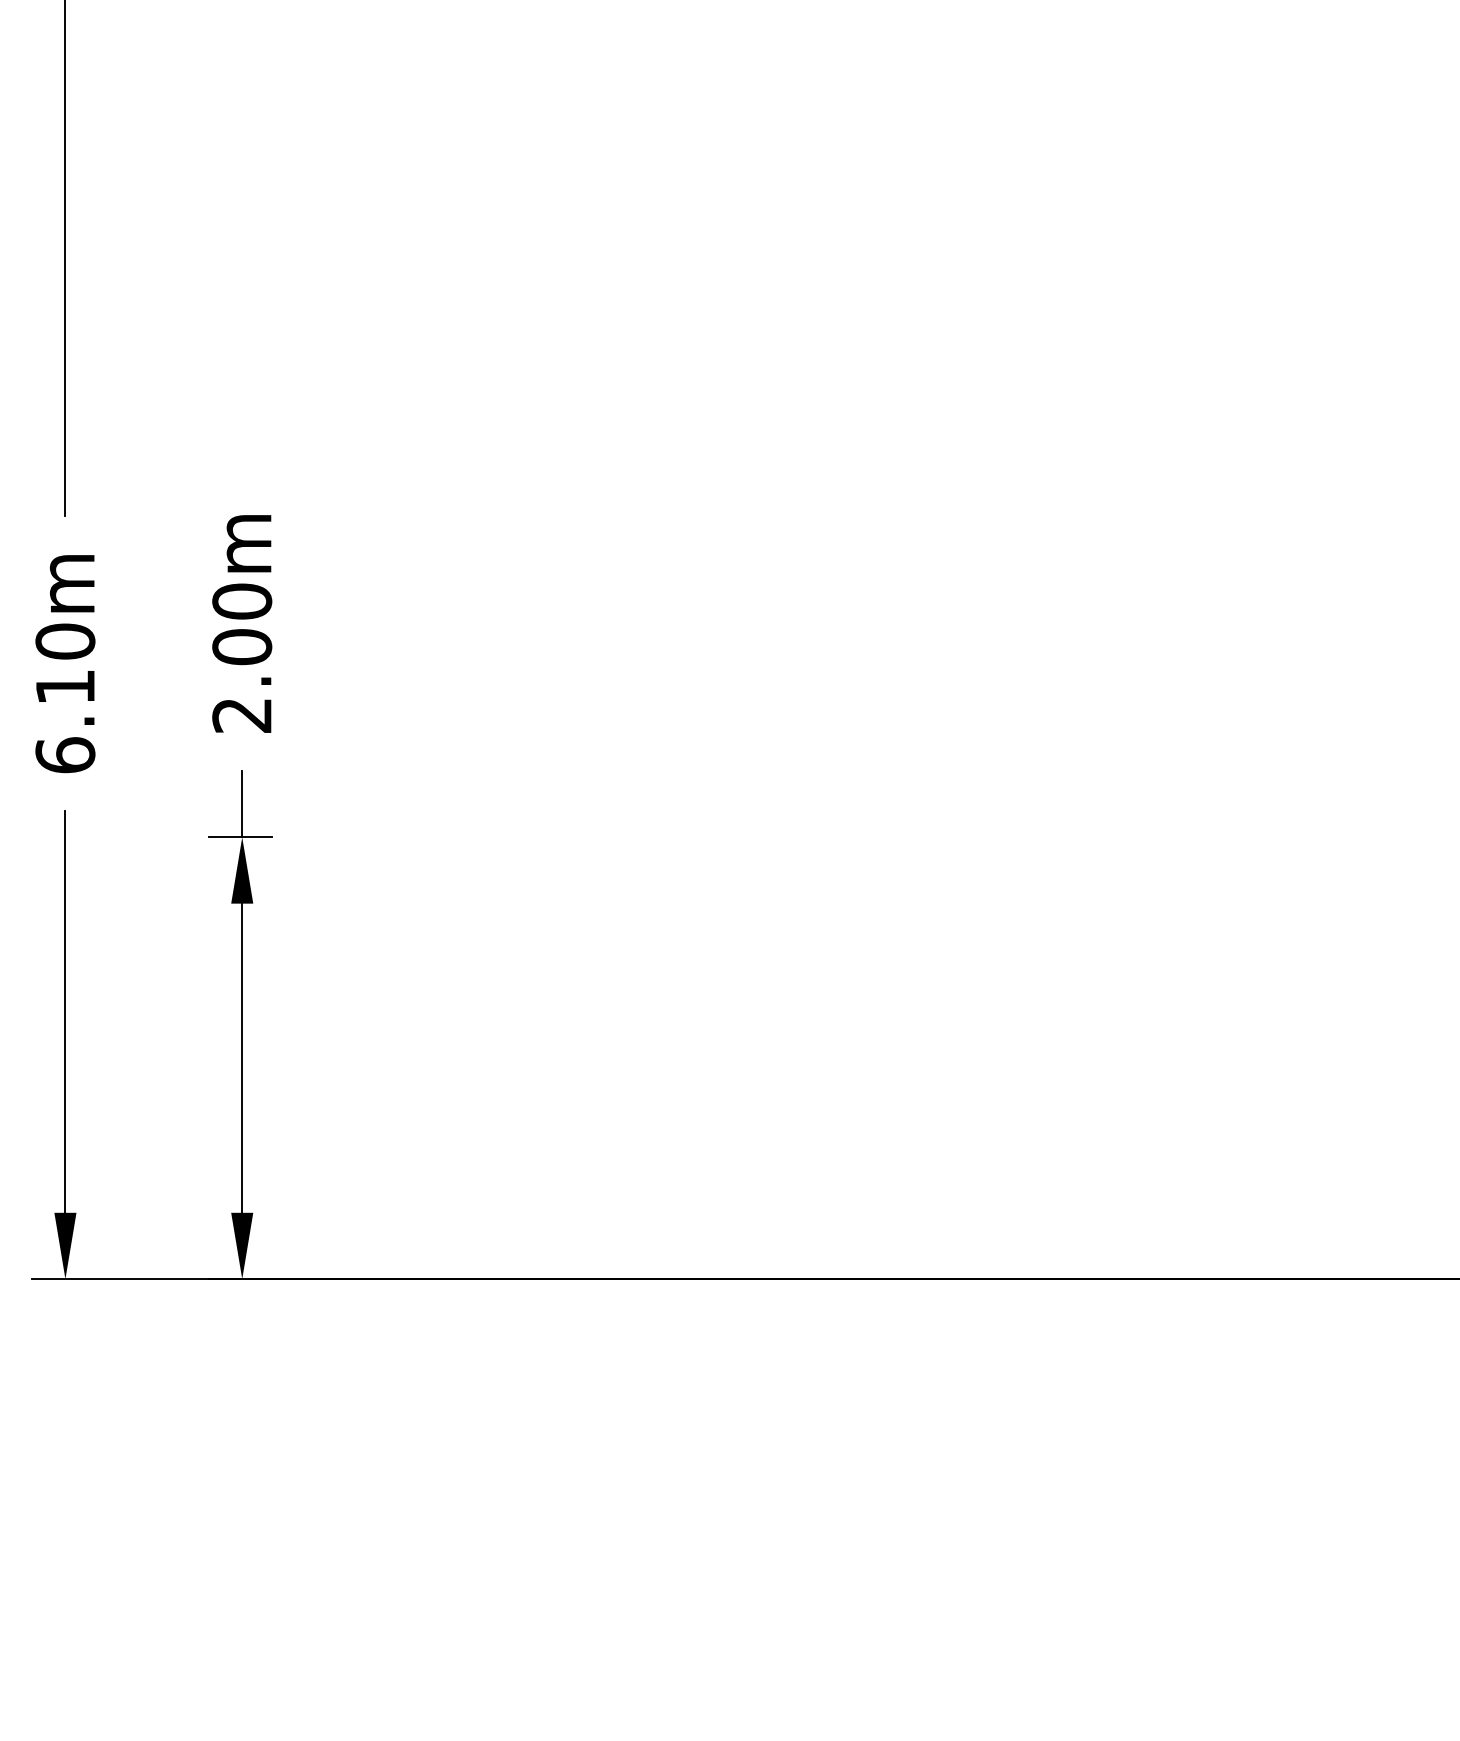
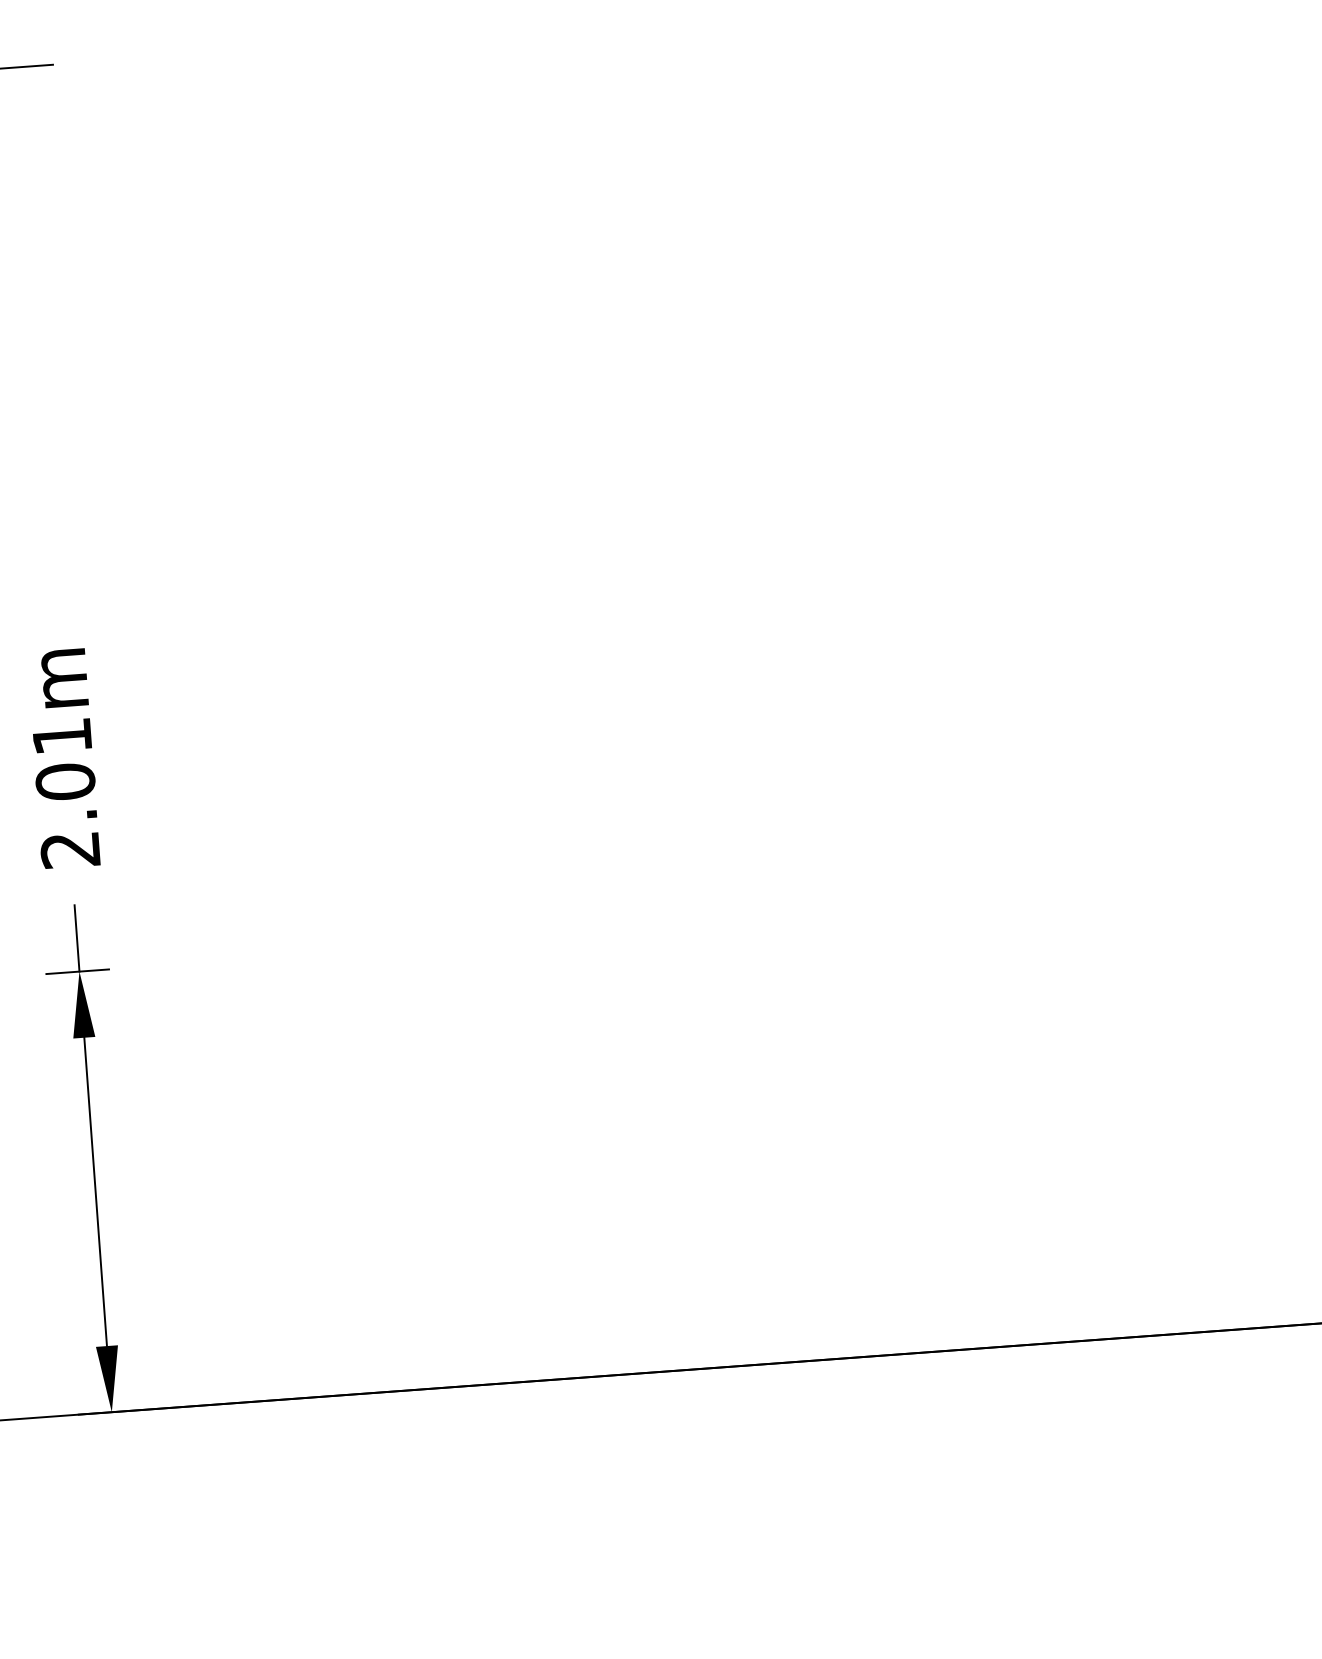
text: (242, 601) -> (62, 736), 2.00m -> 2.01m

